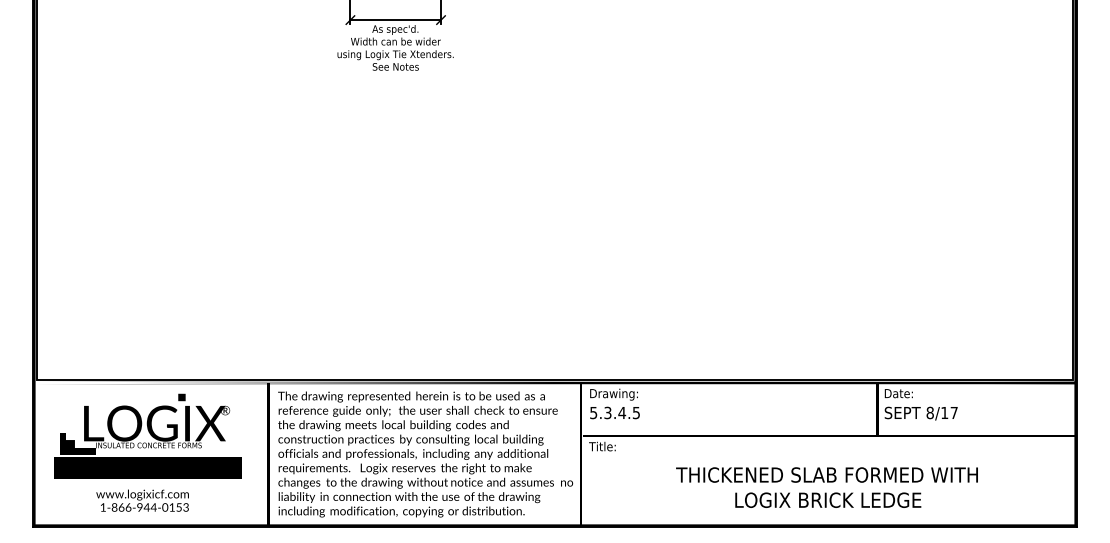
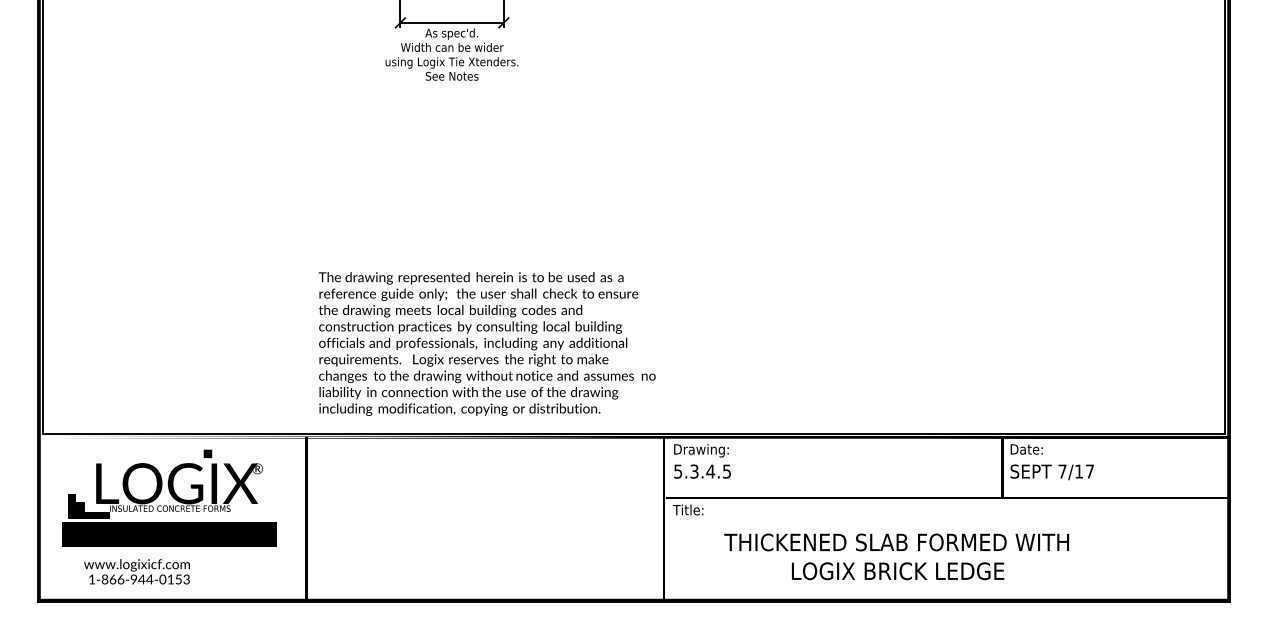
text: (930, 412) -> (1062, 471), 8/17 -> 7/17
text: (424, 454) -> (486, 343), moved
text: (826, 487) -> (896, 556), moved
text: (142, 500) -> (136, 571), moved

